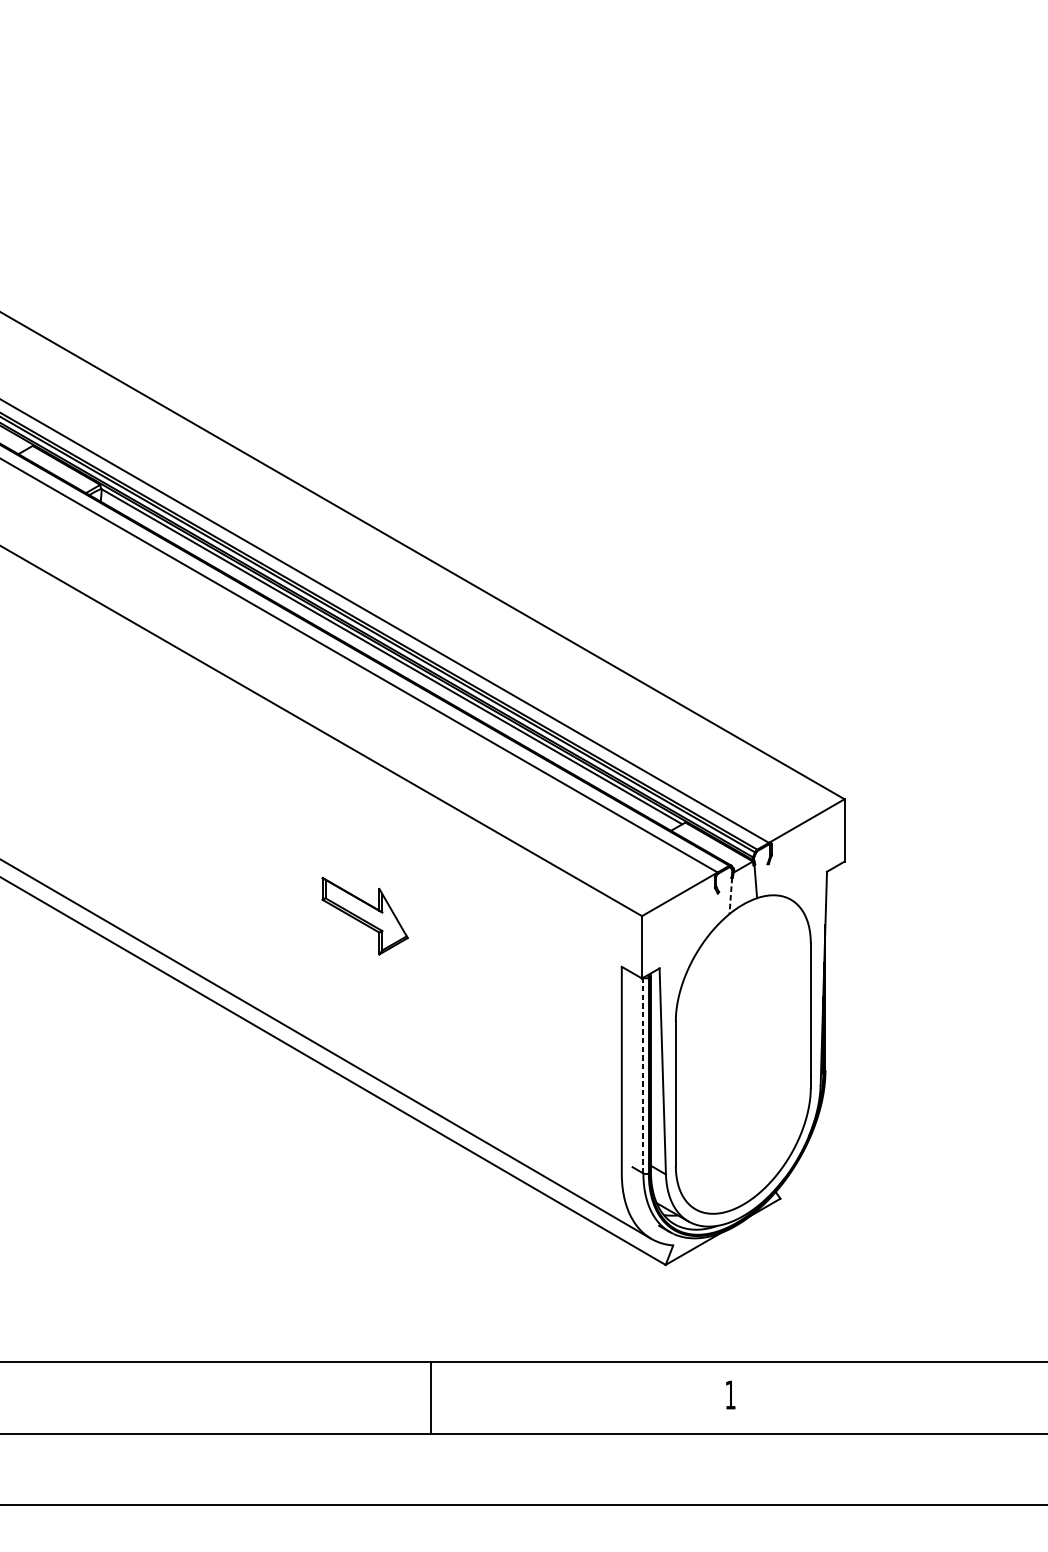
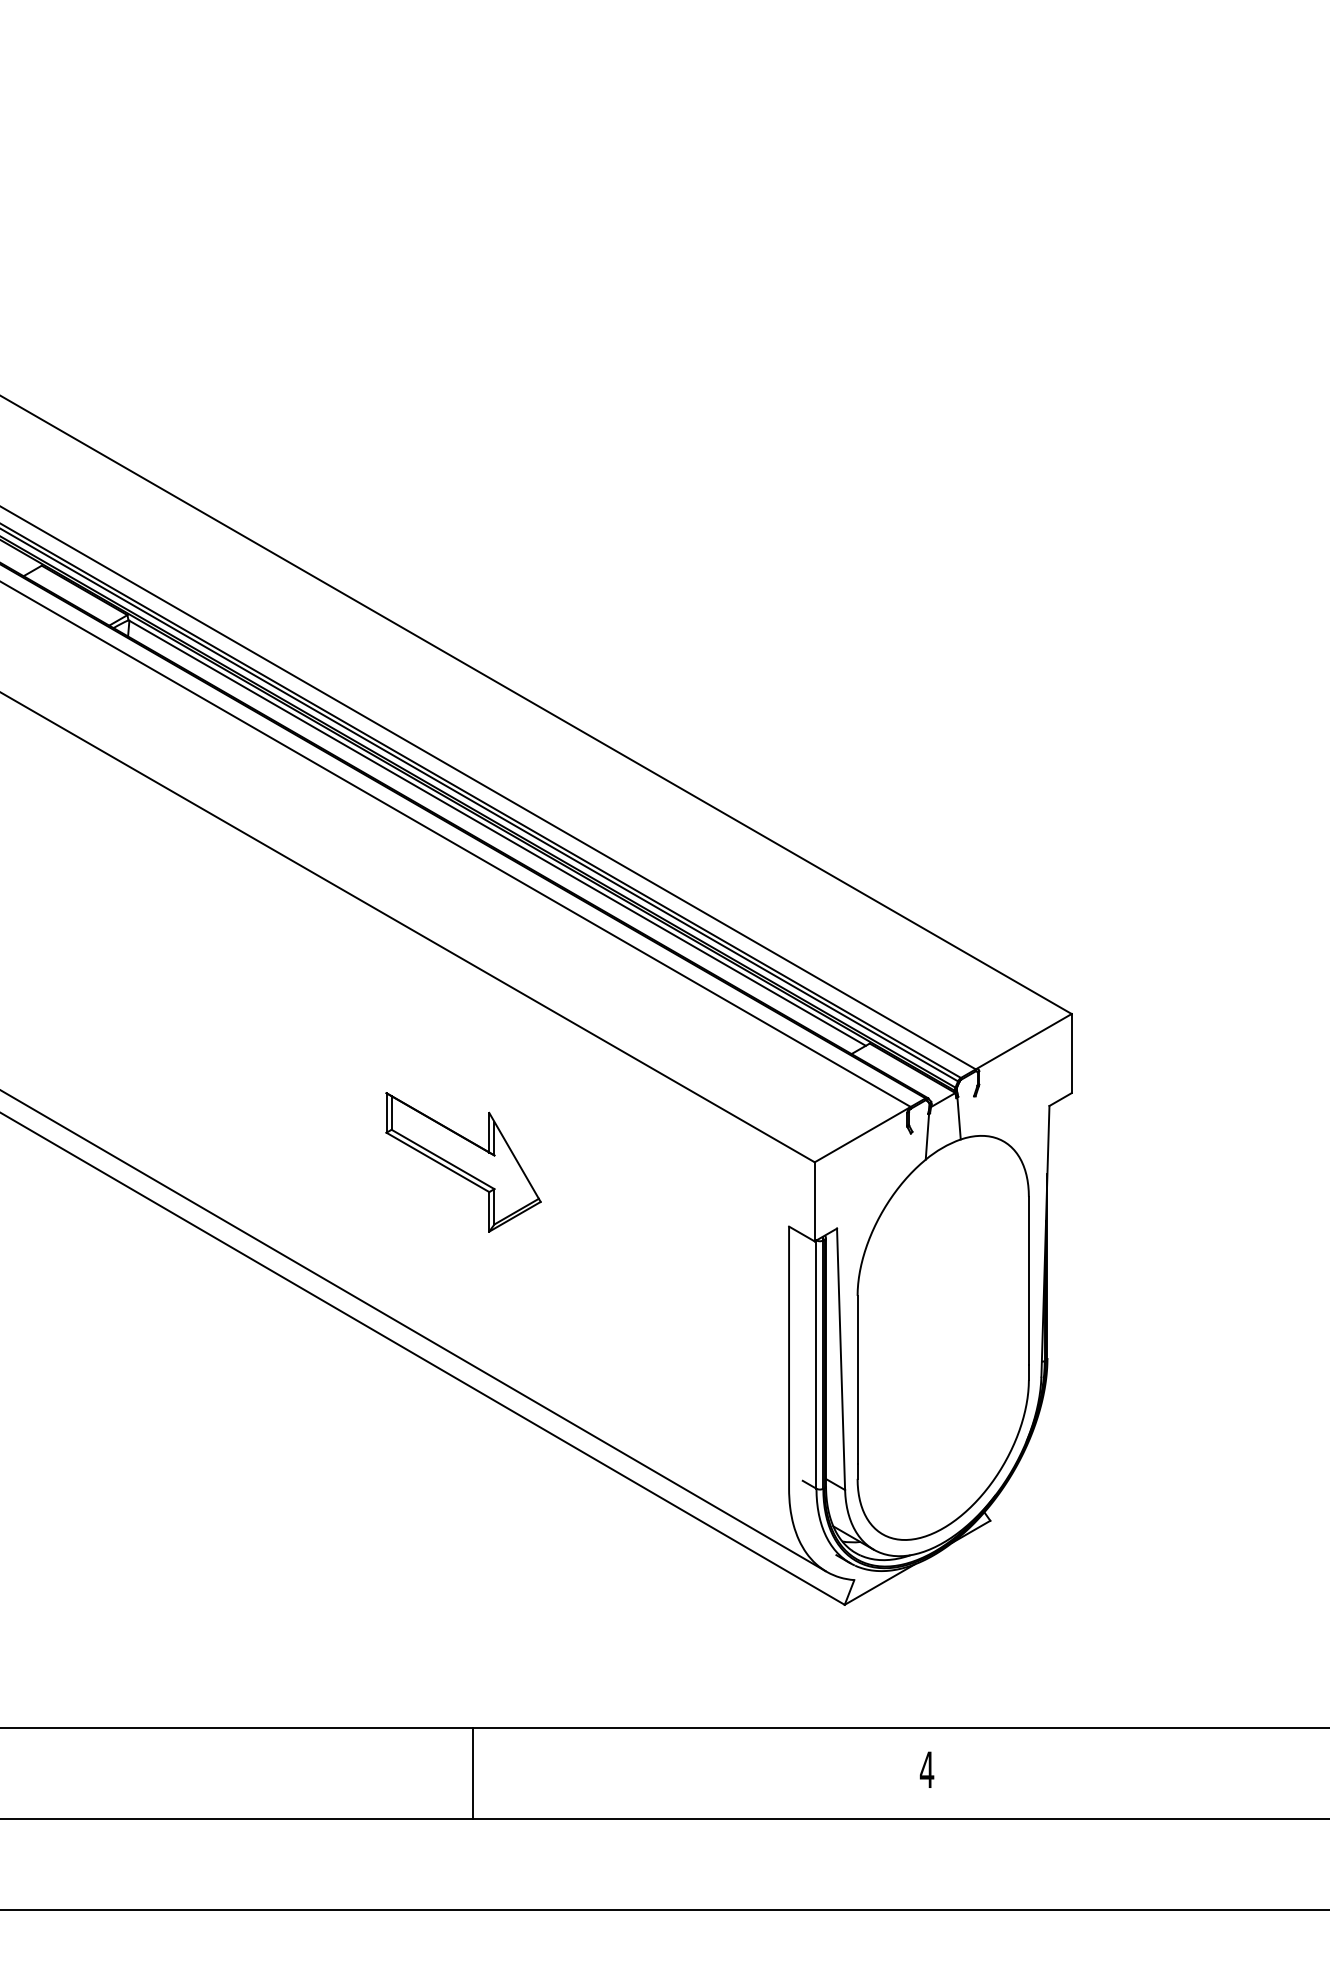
line: (730, 896) -> (927, 1137), dashed -> solid
part: (365, 916) -> (463, 1162), size x1.43
line: (643, 1075) -> (816, 1364), dashed -> solid
text: (730, 1394) -> (926, 1769), 1 -> 4
line: (430, 1397) -> (472, 1773), moved

